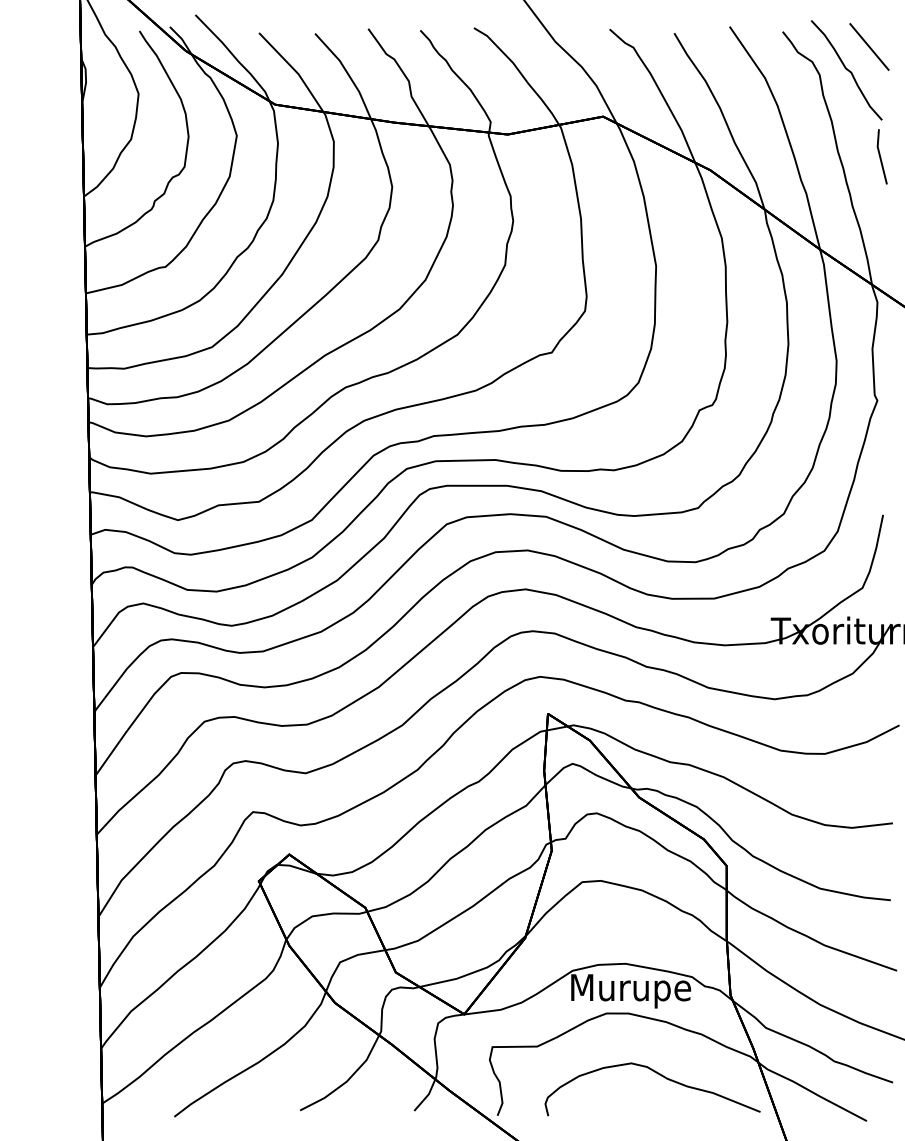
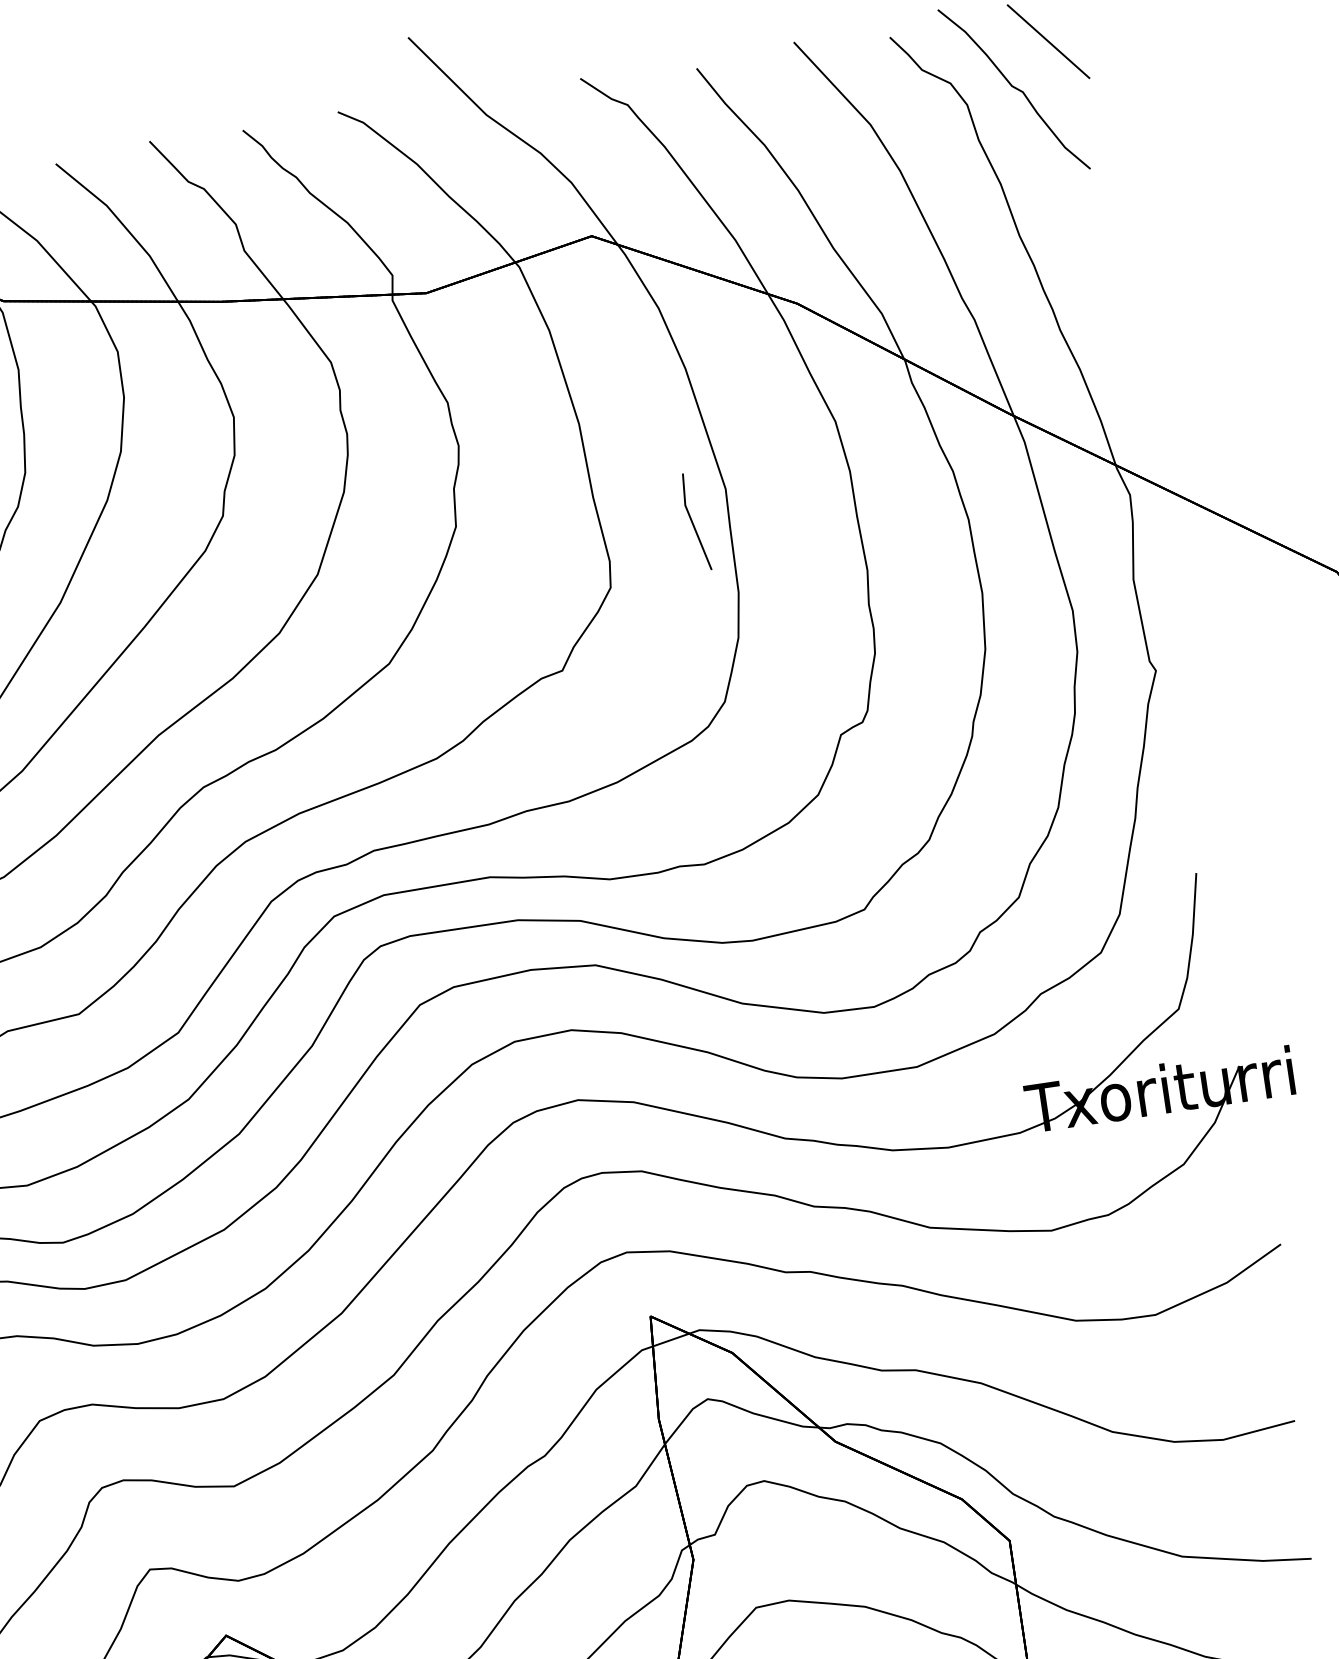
line: (880, 156) -> (692, 521), moved

